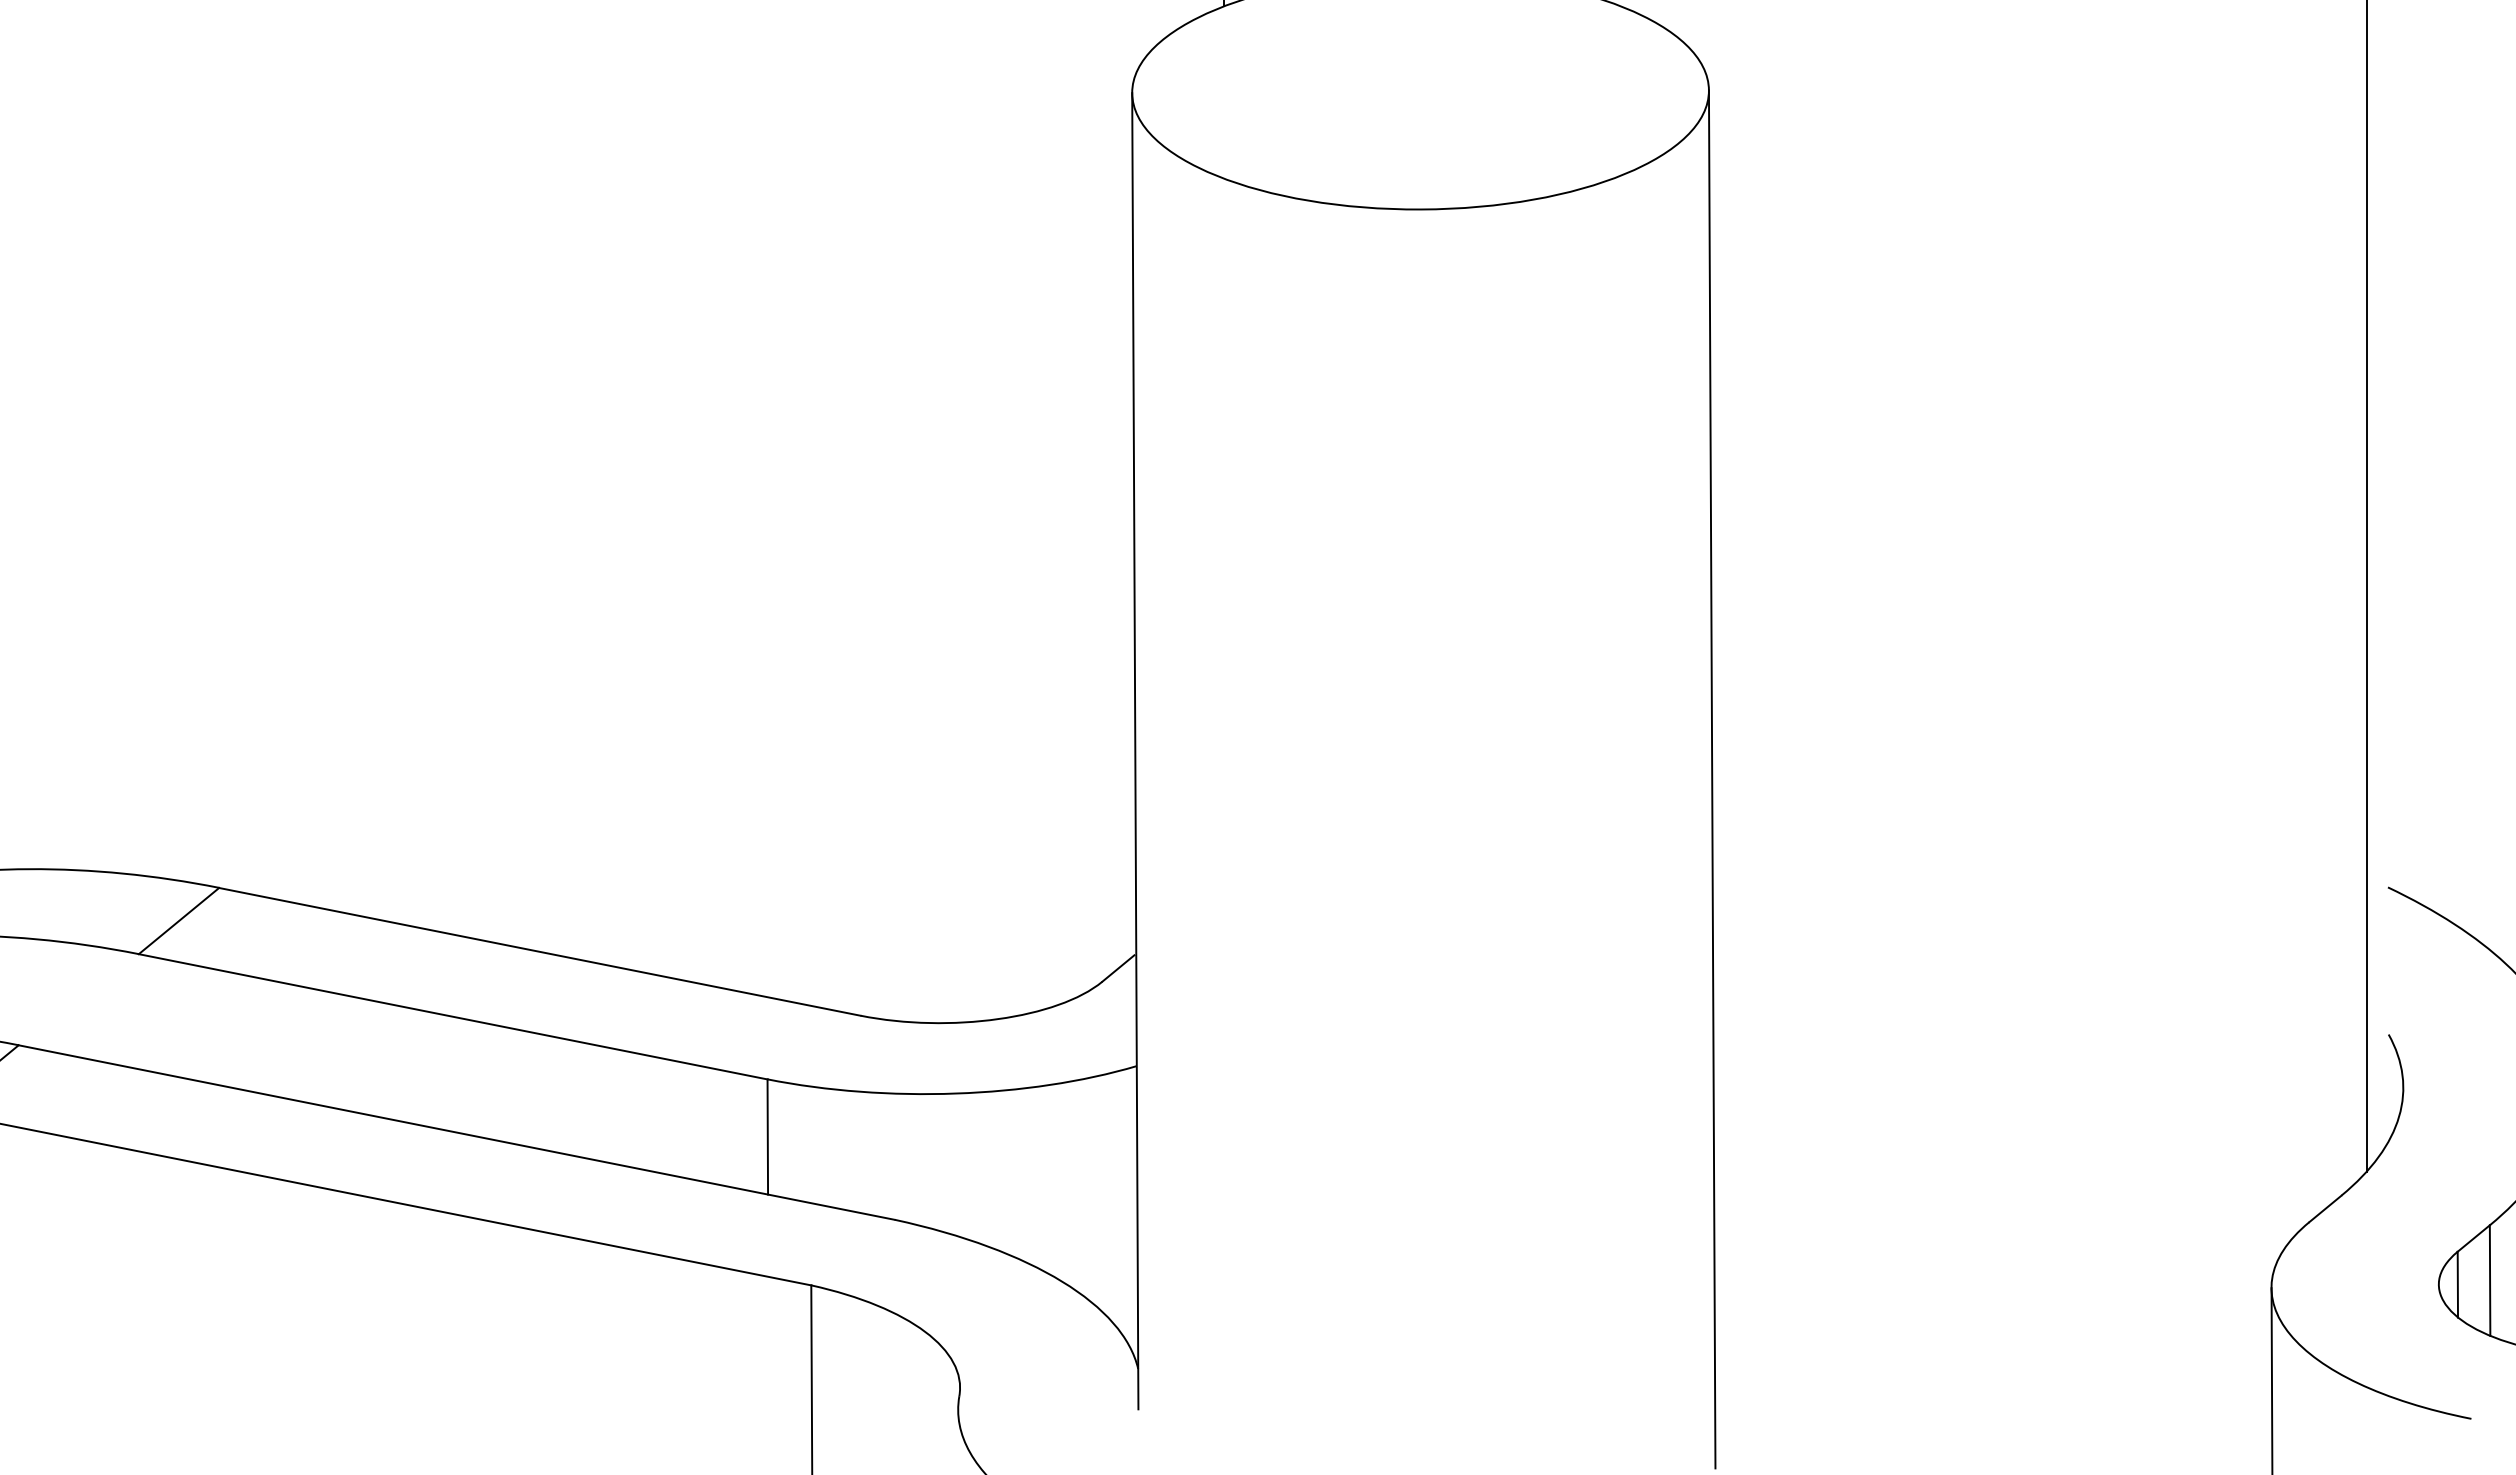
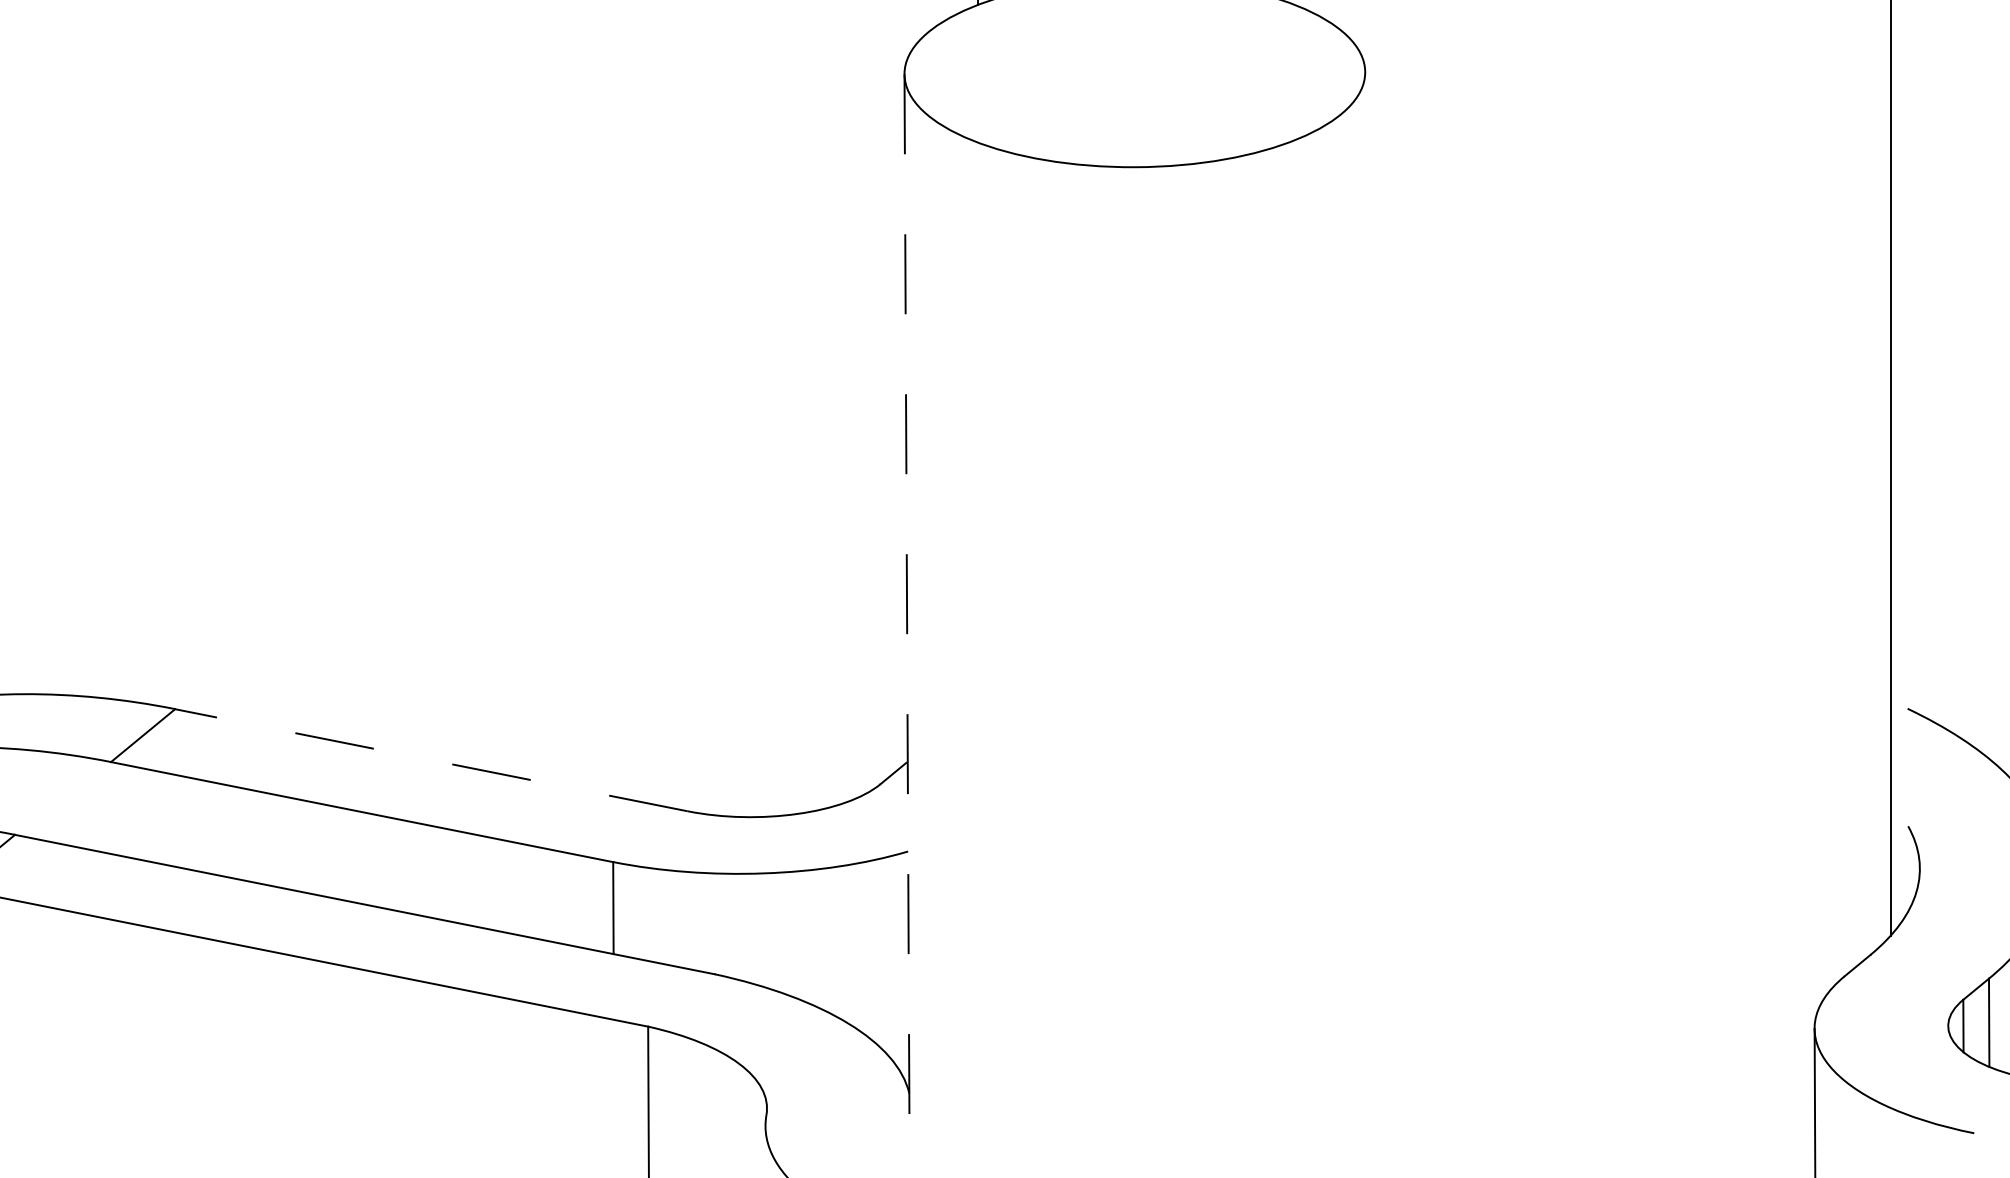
line: (1135, 751) -> (907, 600), solid -> dashed
line: (1711, 779) -> (1367, 622), removed
line: (539, 951) -> (431, 759), solid -> dashed

